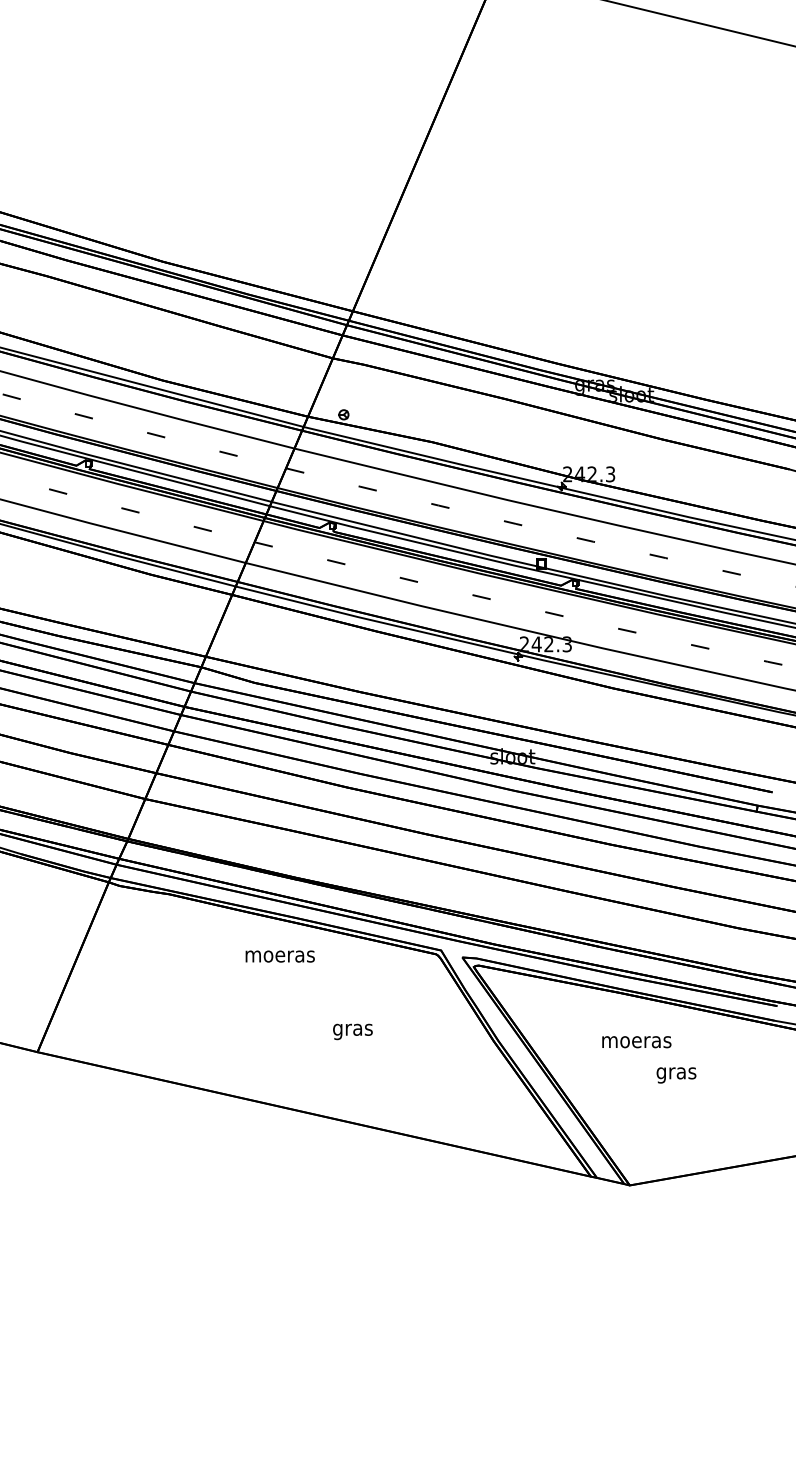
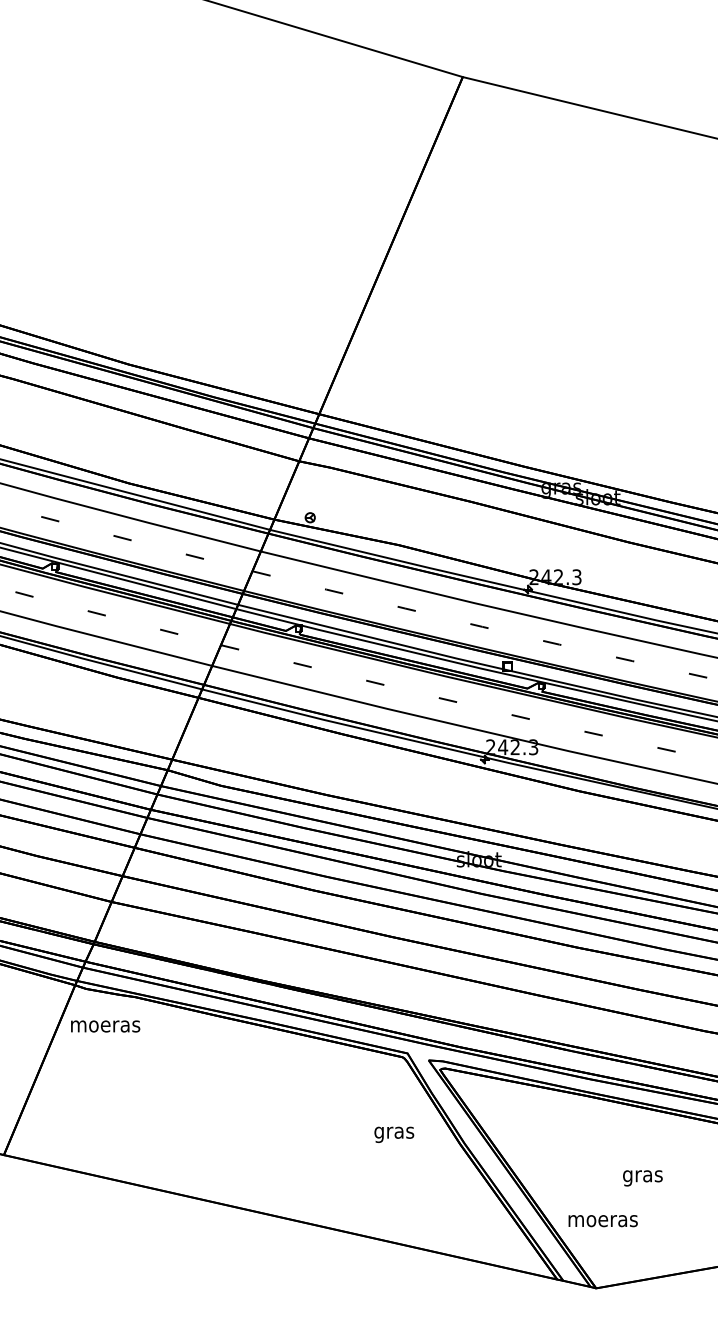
text: (279, 956) -> (104, 1026), moved
text: (352, 1031) -> (393, 1134), moved
text: (636, 1042) -> (602, 1221), moved

